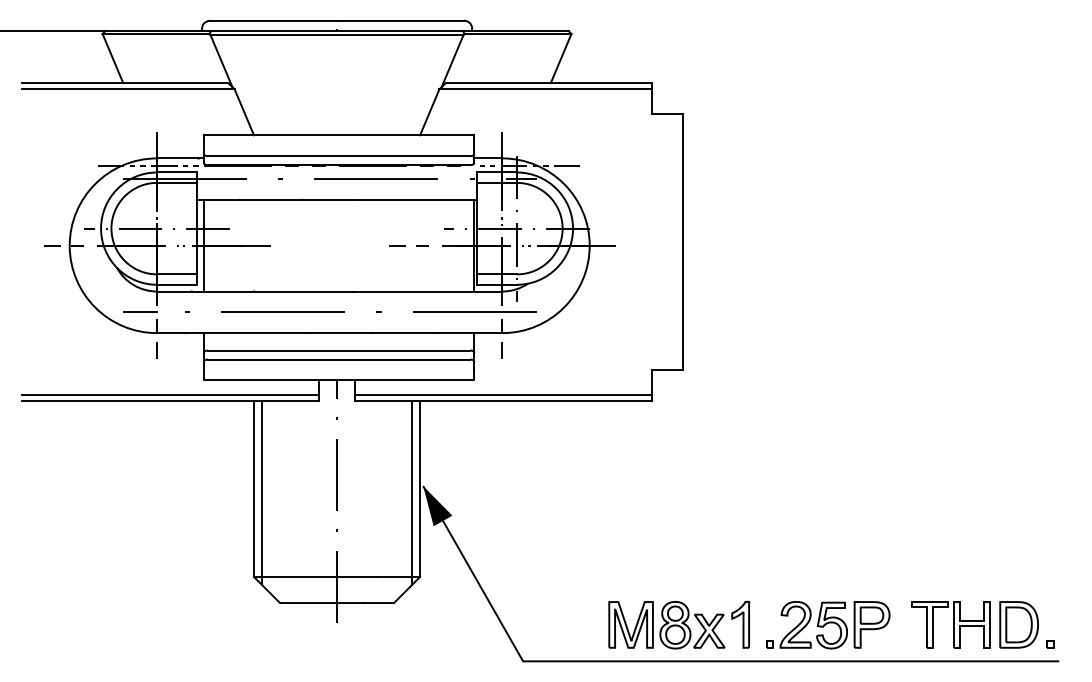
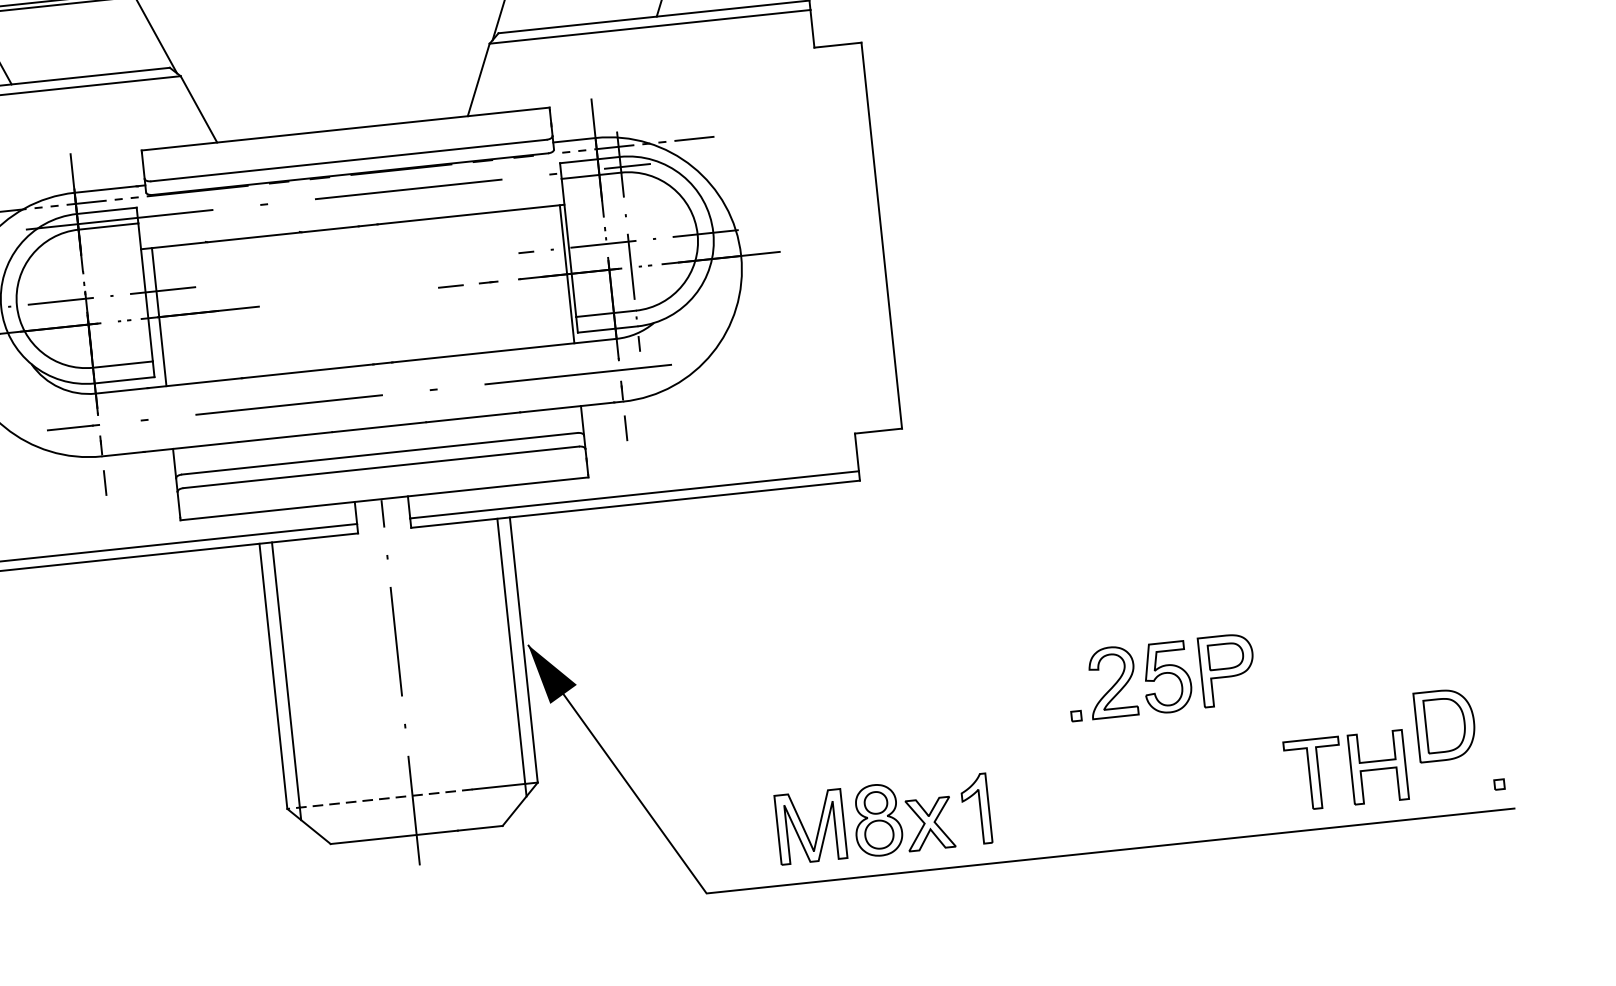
line: (314, 577) -> (378, 800), solid -> dashed
part: (1018, 624) -> (1444, 724), moved
part: (678, 625) -> (882, 820), moved
part: (828, 625) -> (1161, 678), moved

